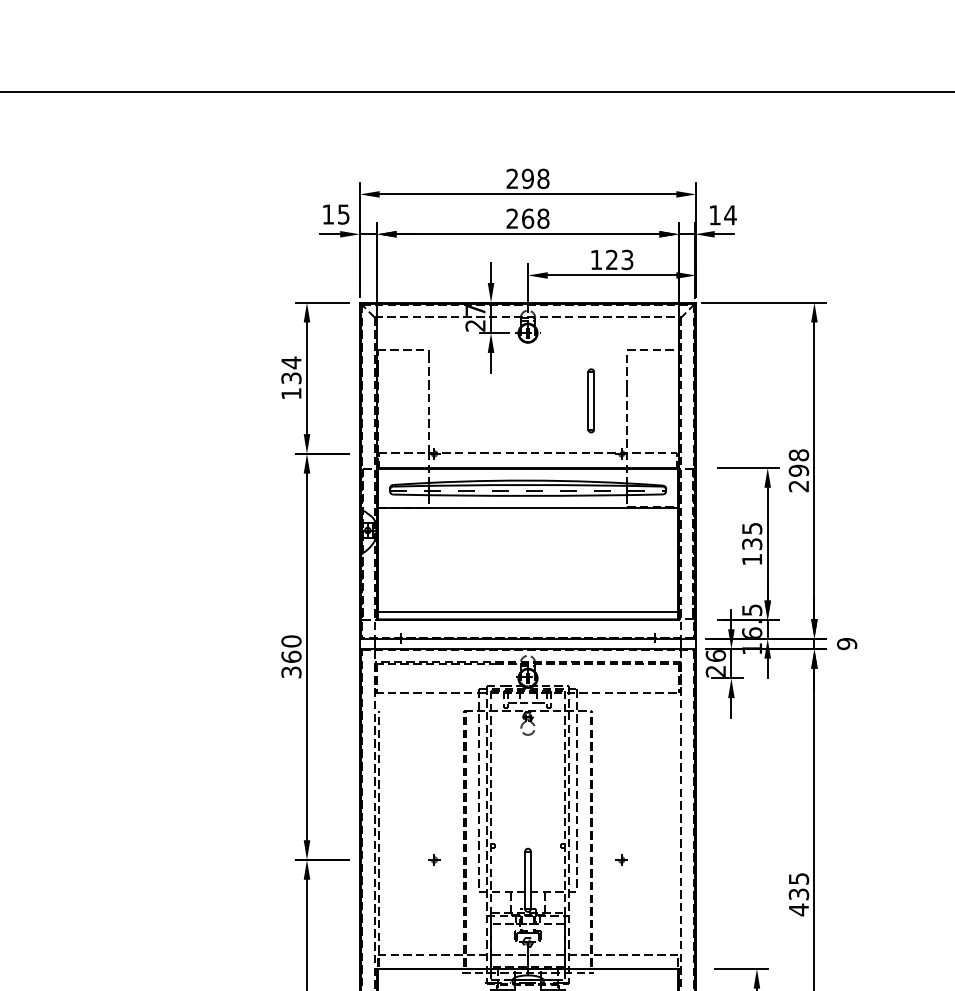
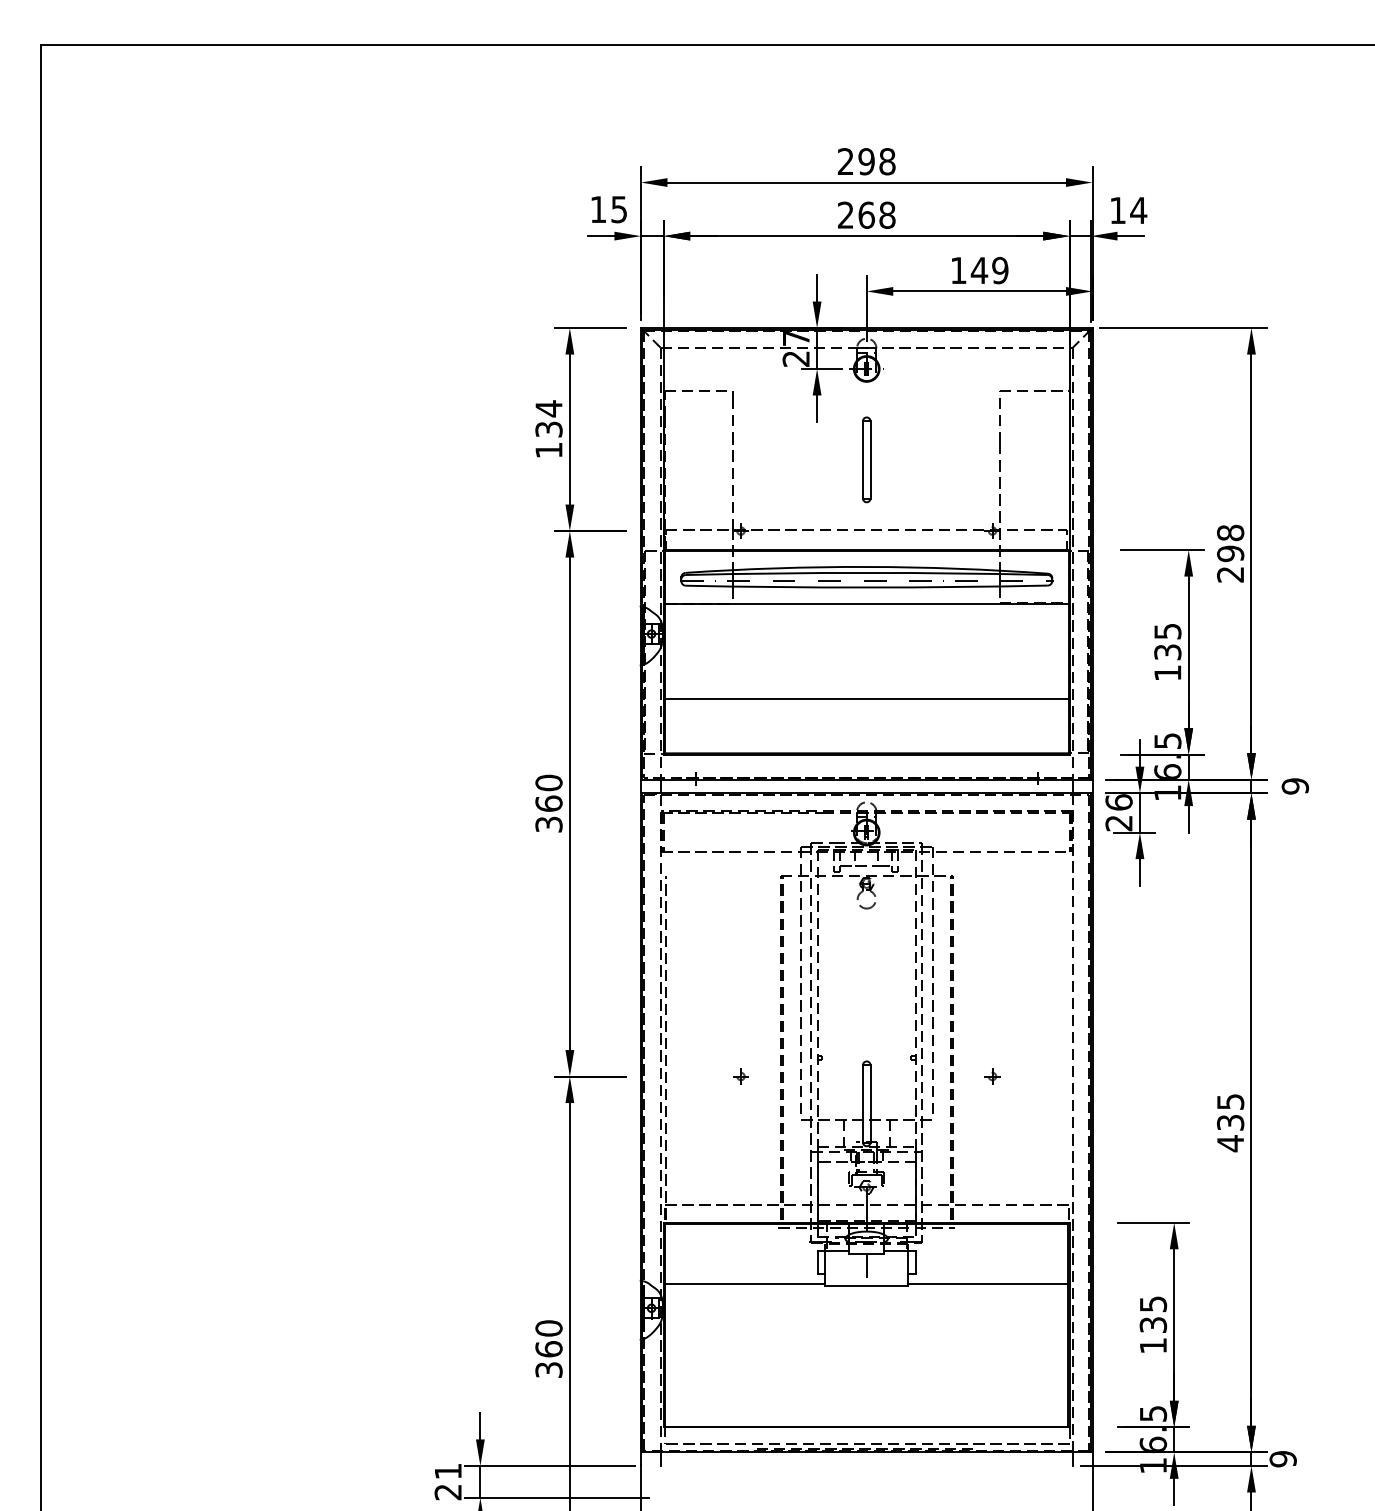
text: (619, 259) -> (989, 270), 123 -> 149
part: (591, 400) -> (866, 459), moved
line: (527, 612) -> (865, 699), moved

